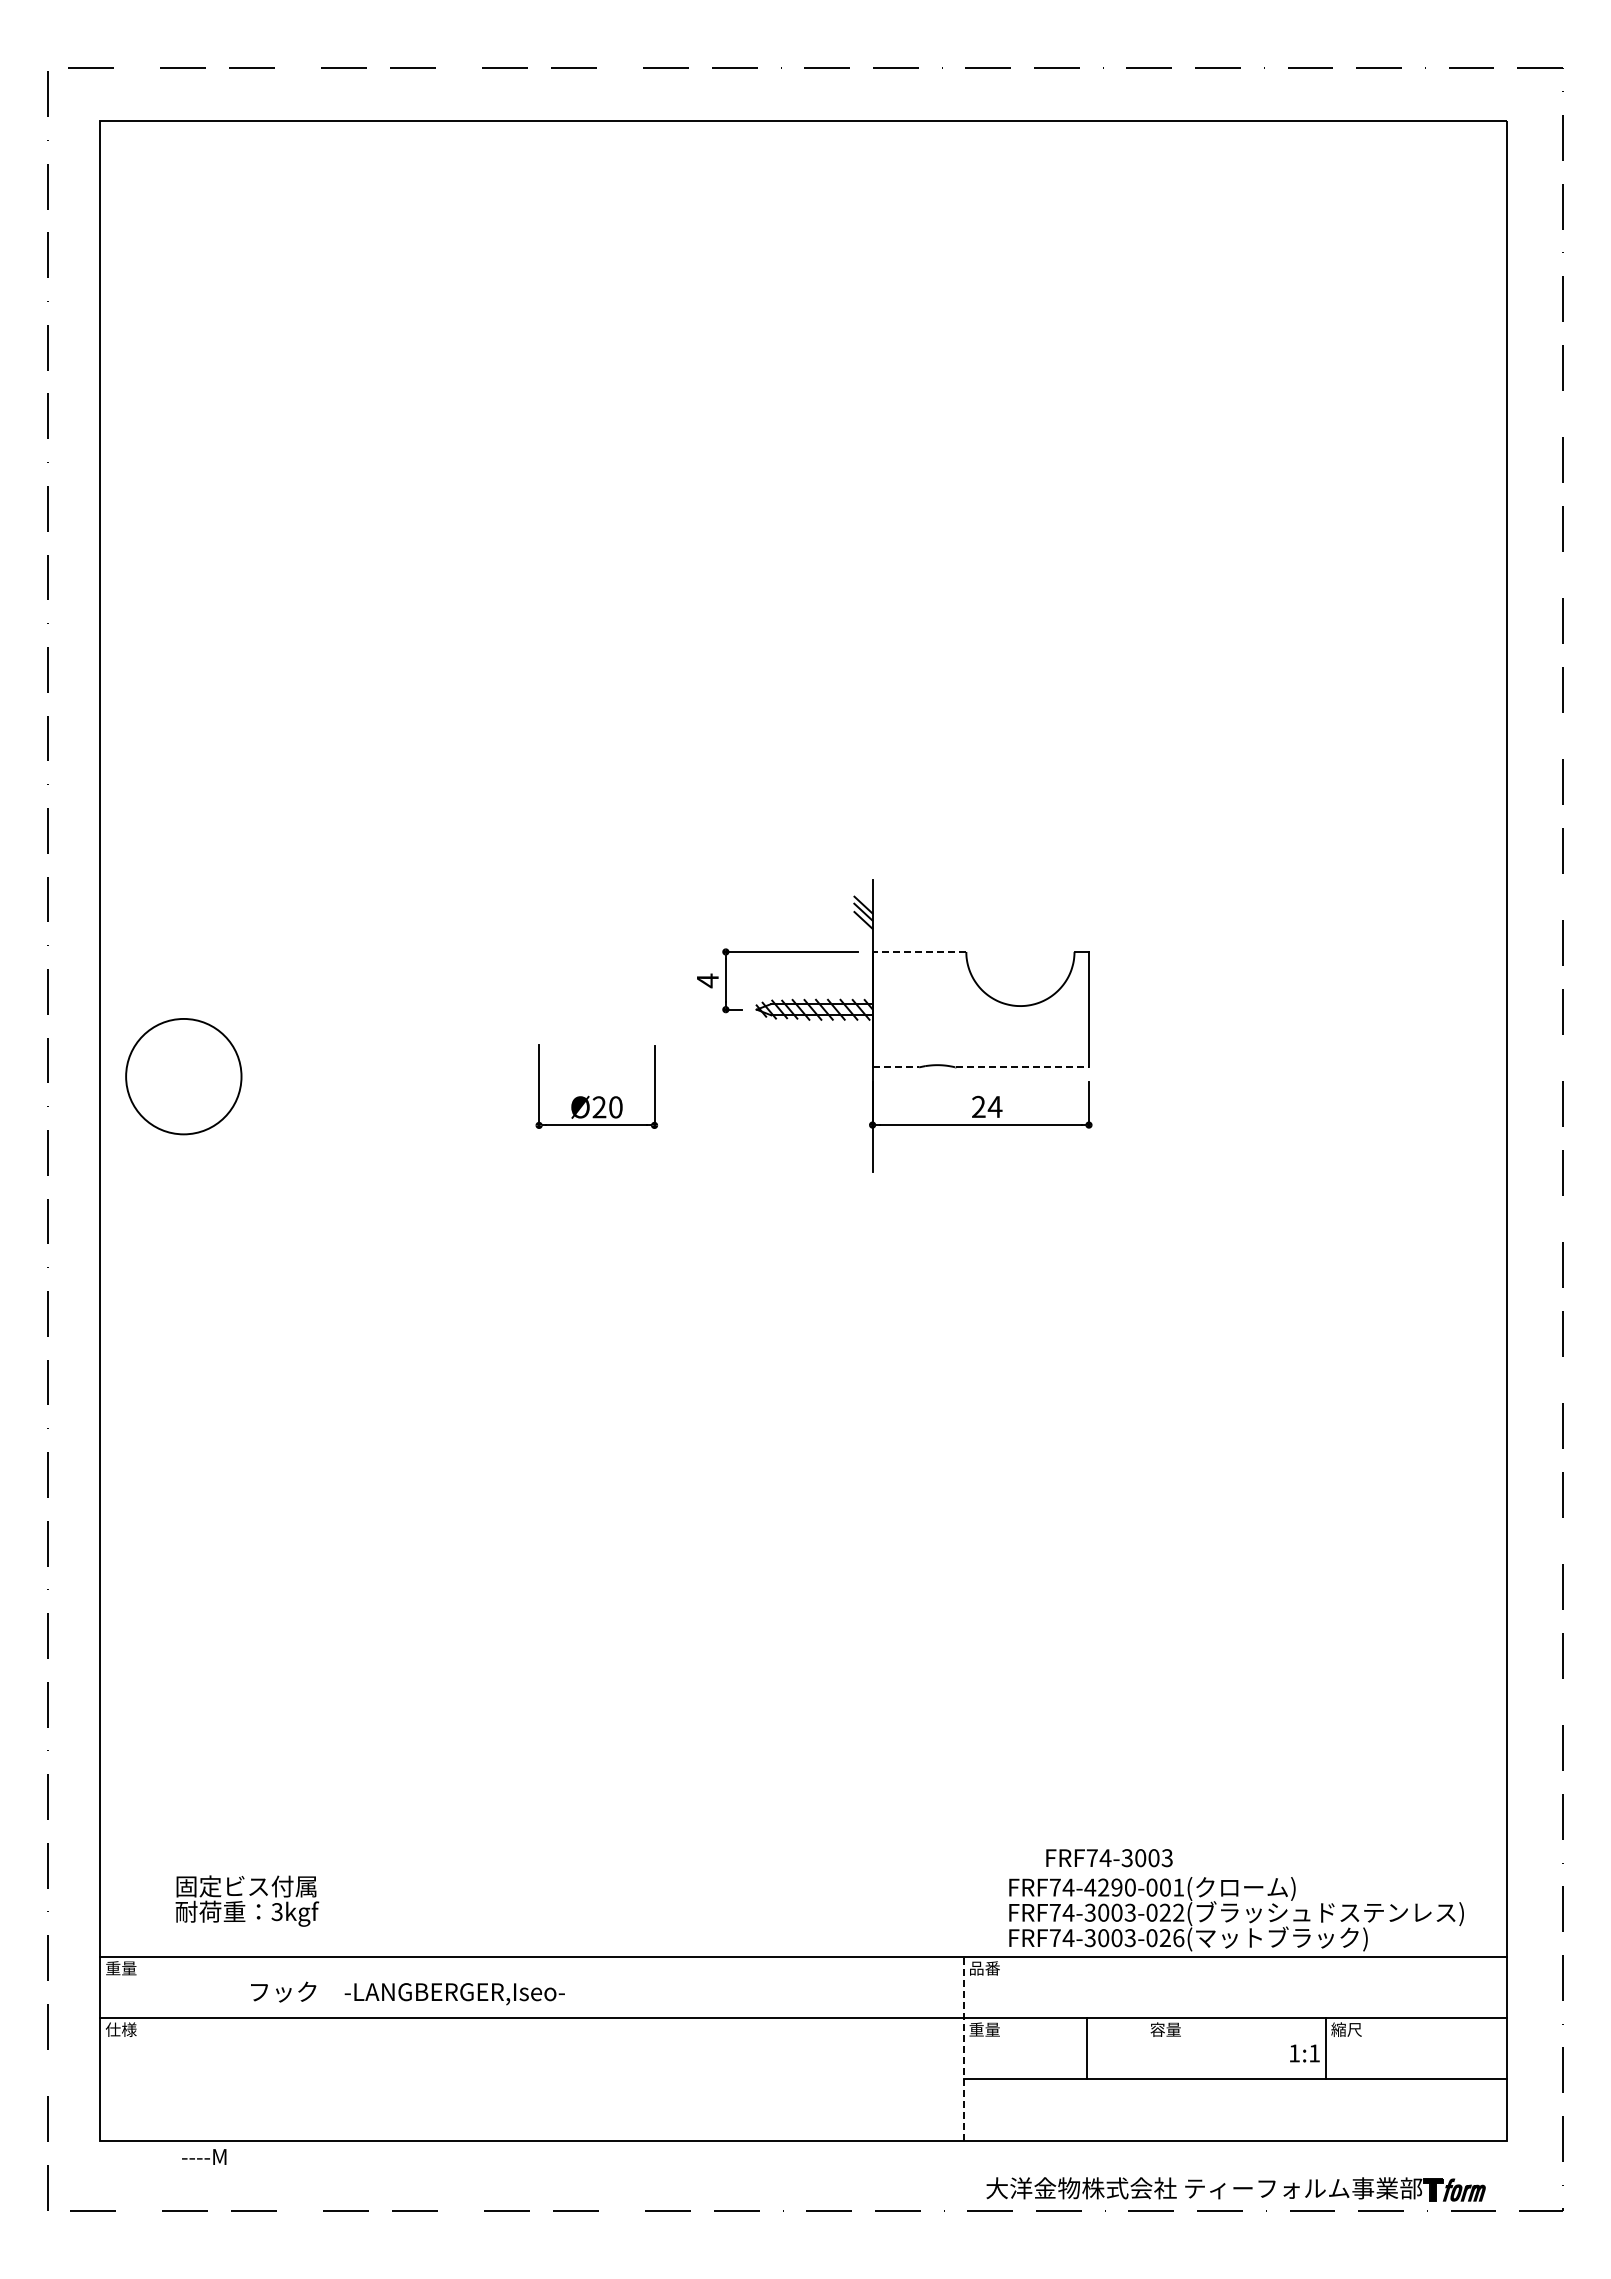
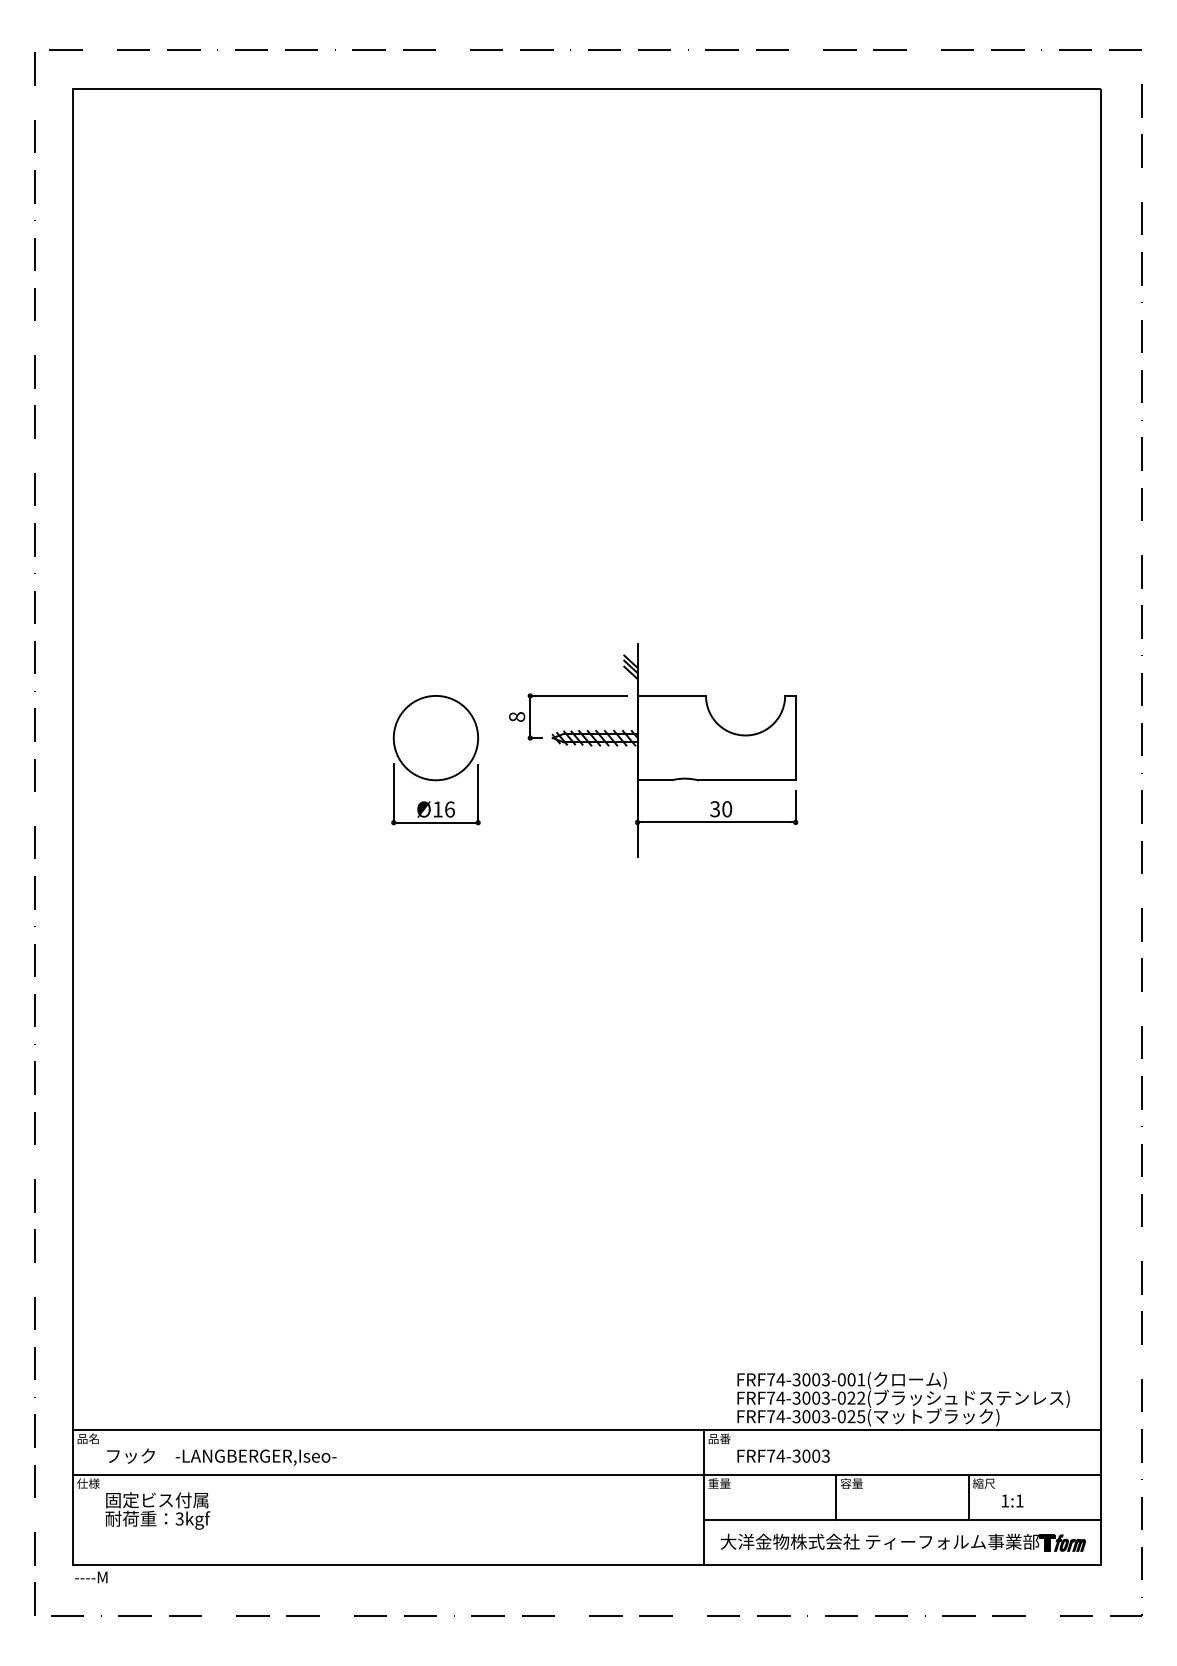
line: (919, 951) -> (671, 695), dashed -> solid
text: (707, 980) -> (516, 716), 4 -> 8
line: (896, 1067) -> (655, 780), dashed -> solid
line: (1022, 1067) -> (747, 780), dashed -> solid
circle: (183, 1076) -> (435, 737), moved
text: (986, 1106) -> (720, 808), 24 -> 30
text: (607, 1107) -> (443, 809), Ø20 -> Ø16
text: (1109, 1858) -> (783, 1456), moved
text: (1109, 1887) -> (810, 1379), FRF74-4290-001( -> FRF74-3003-001(
text: (247, 1900) -> (157, 1510), moved
text: (1178, 1938) -> (861, 1416), FRF74-3003-026( -> FRF74-3003-025(
text: (121, 1968) -> (88, 1438), 重量 -> 品名
text: (407, 1993) -> (221, 1457), moved
line: (963, 2048) -> (703, 1497), dashed -> solid
line: (1086, 2048) -> (836, 1497), moved
text: (1304, 2053) -> (1012, 1501), moved
text: (204, 2156) -> (91, 1577), moved
part: (1235, 2189) -> (902, 1542), moved

